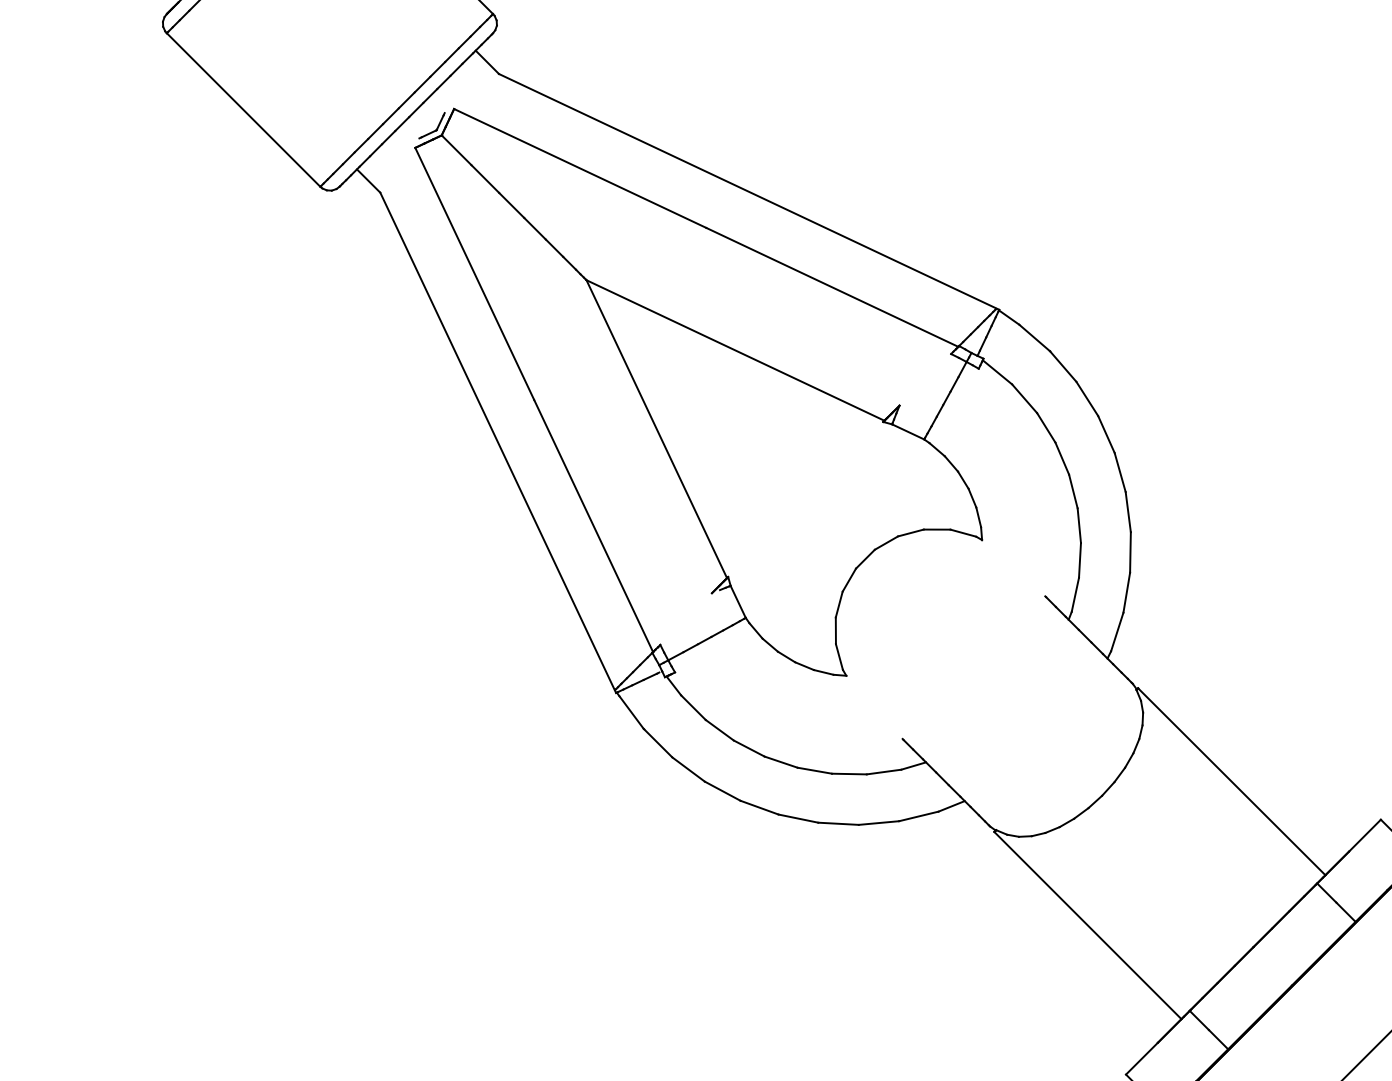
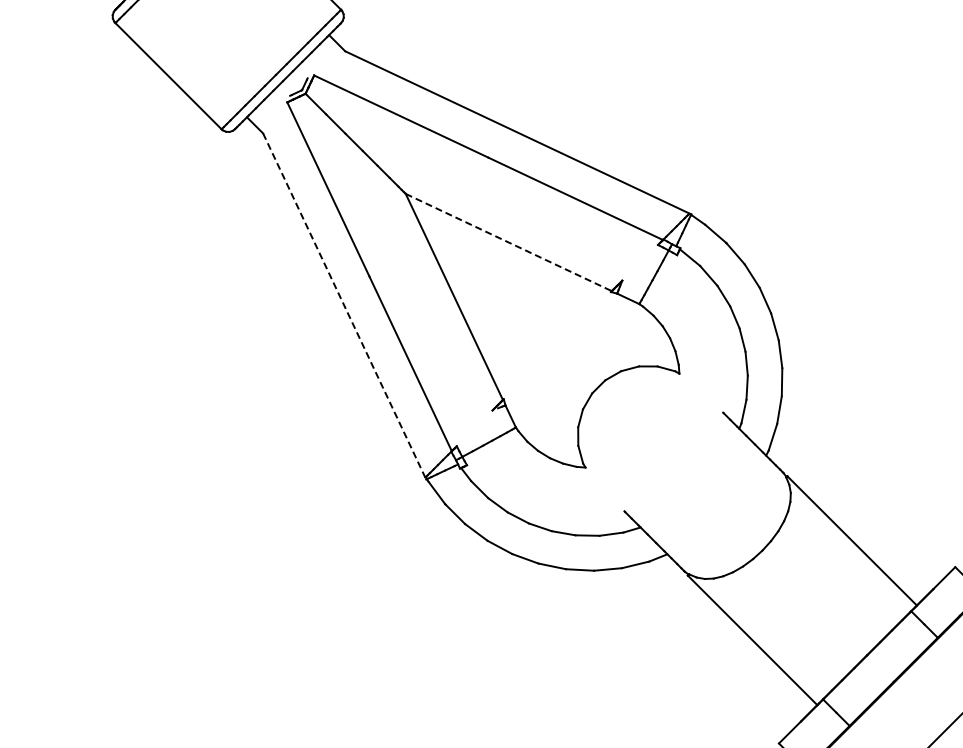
line: (735, 350) -> (508, 242), solid -> dashed
line: (497, 442) -> (344, 306), solid -> dashed

